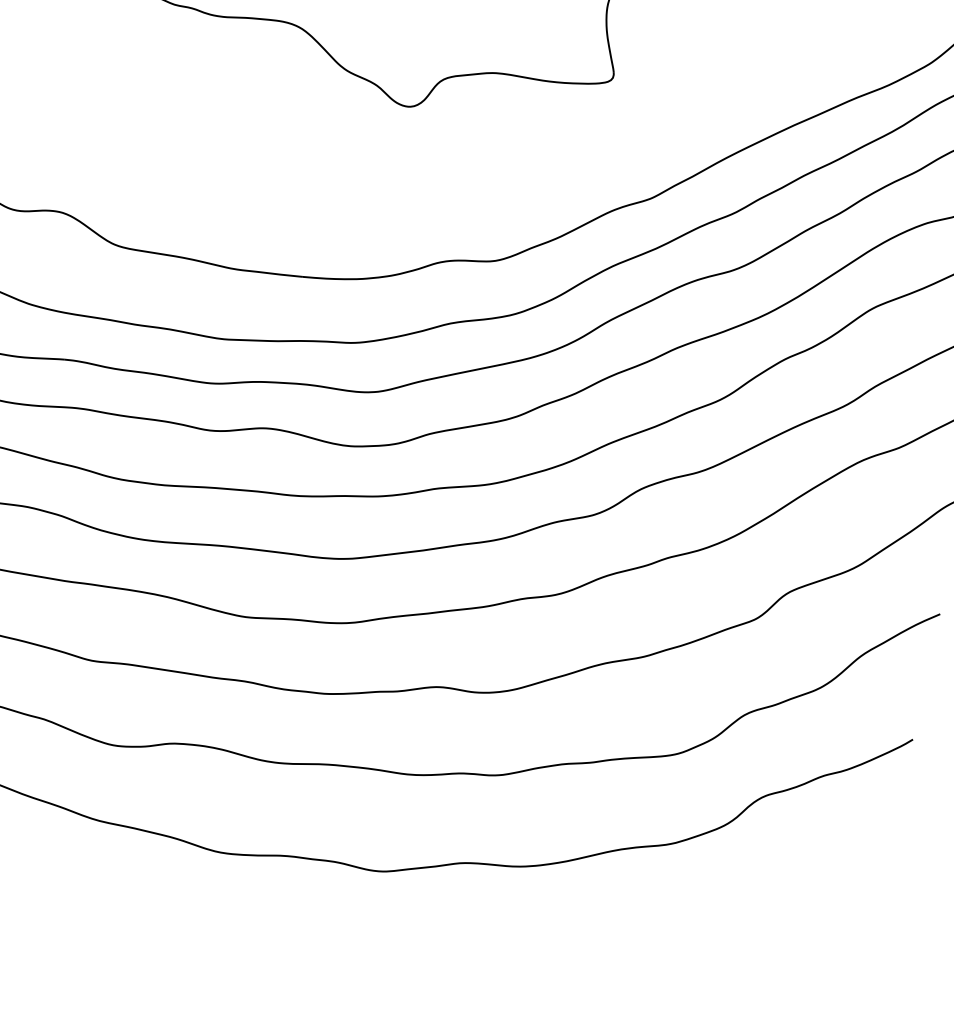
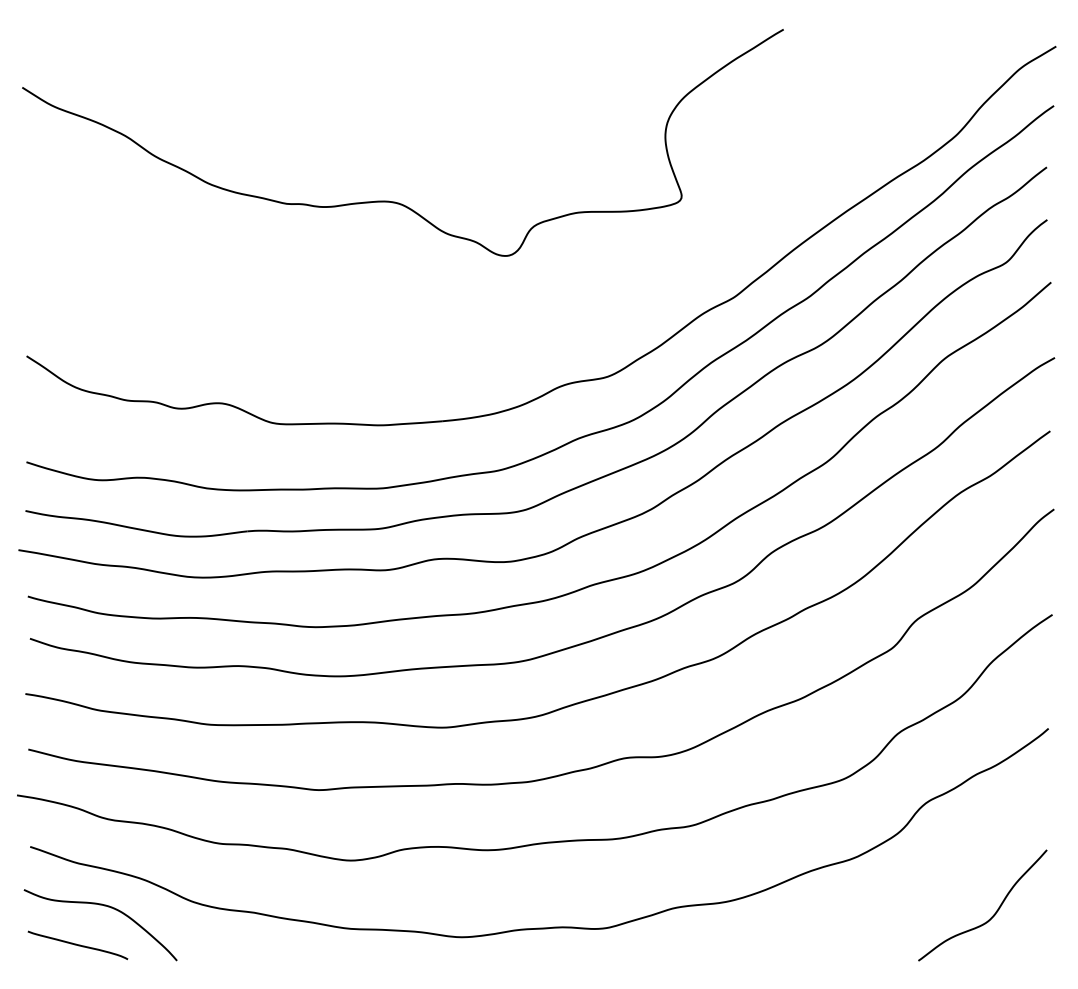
curve: (813, 935) -> (992, 915), added

